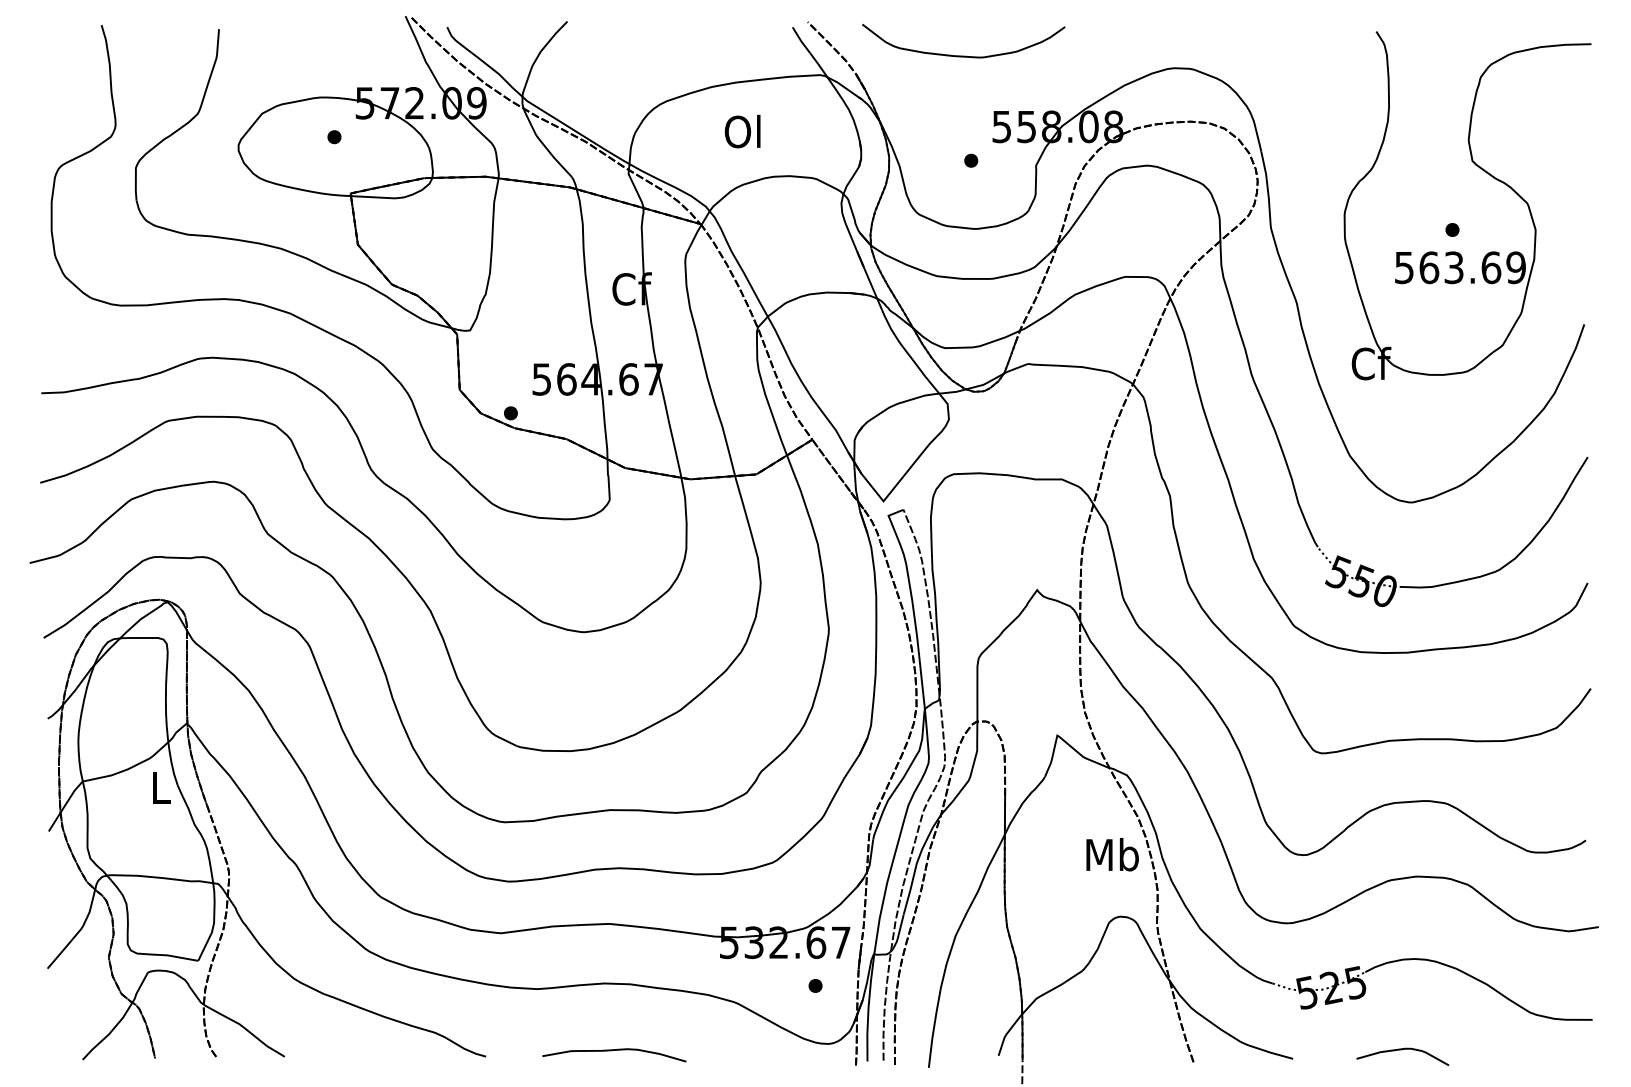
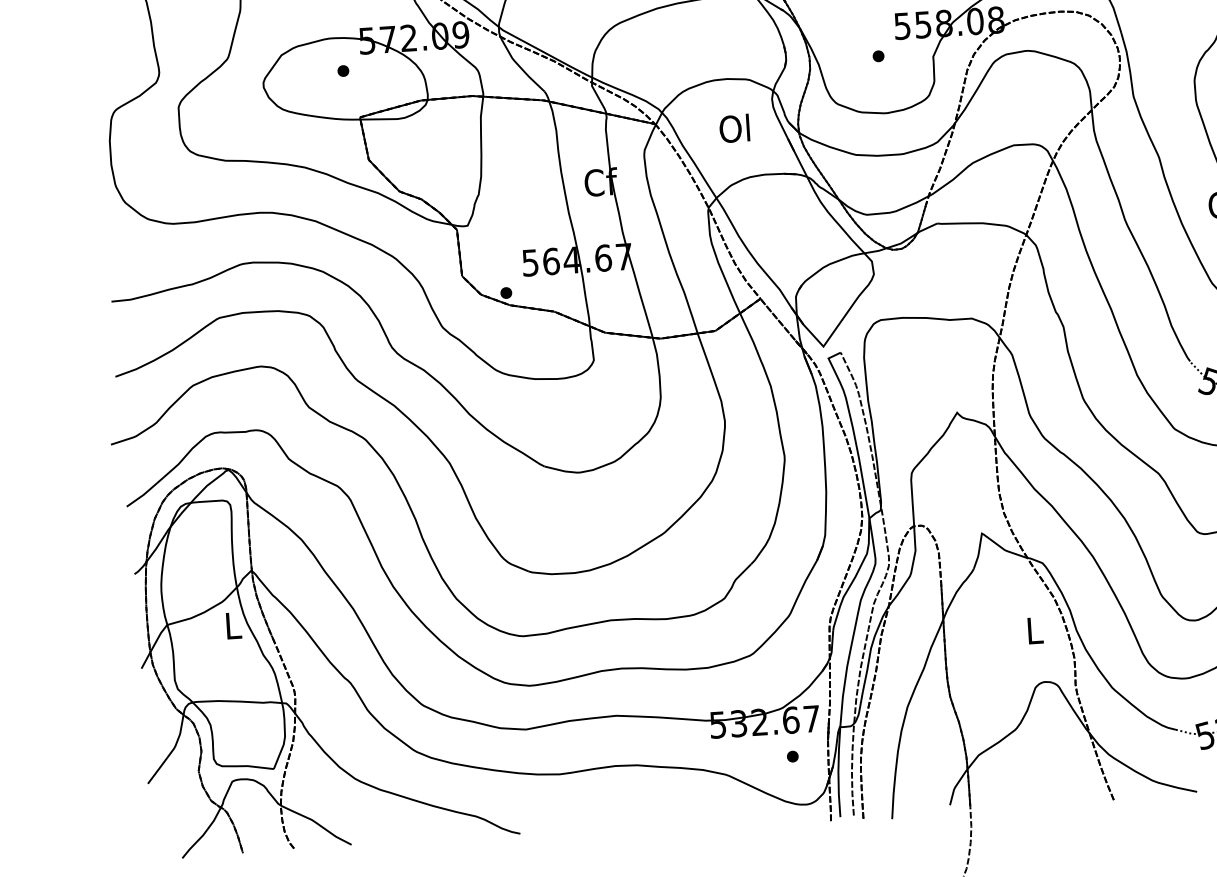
text: (742, 131) -> (734, 128), moved
text: (1112, 854) -> (1034, 630), Mb -> L
curve: (612, 1051) -> (626, 822), removed

